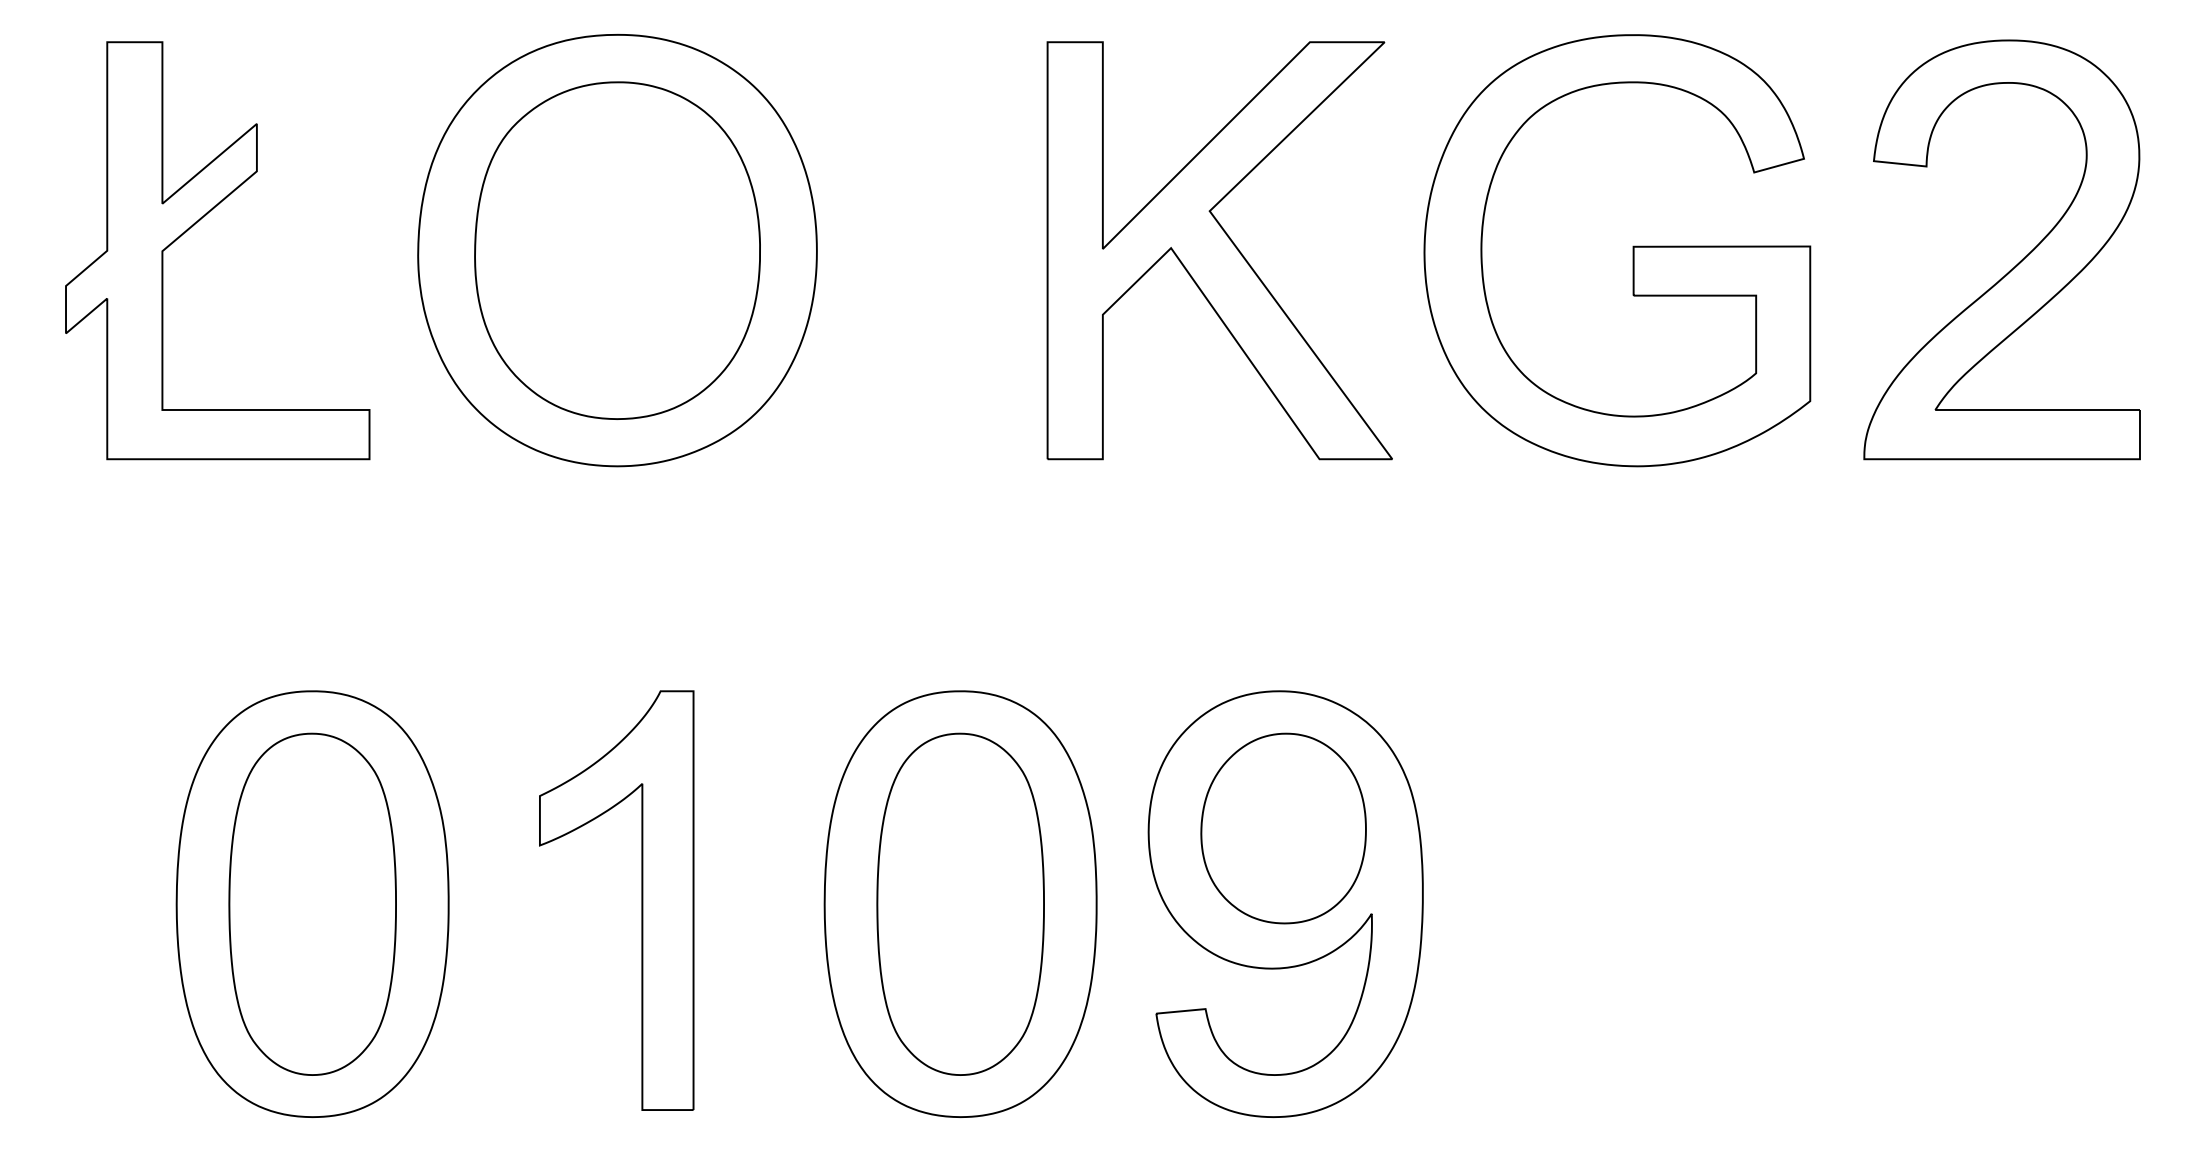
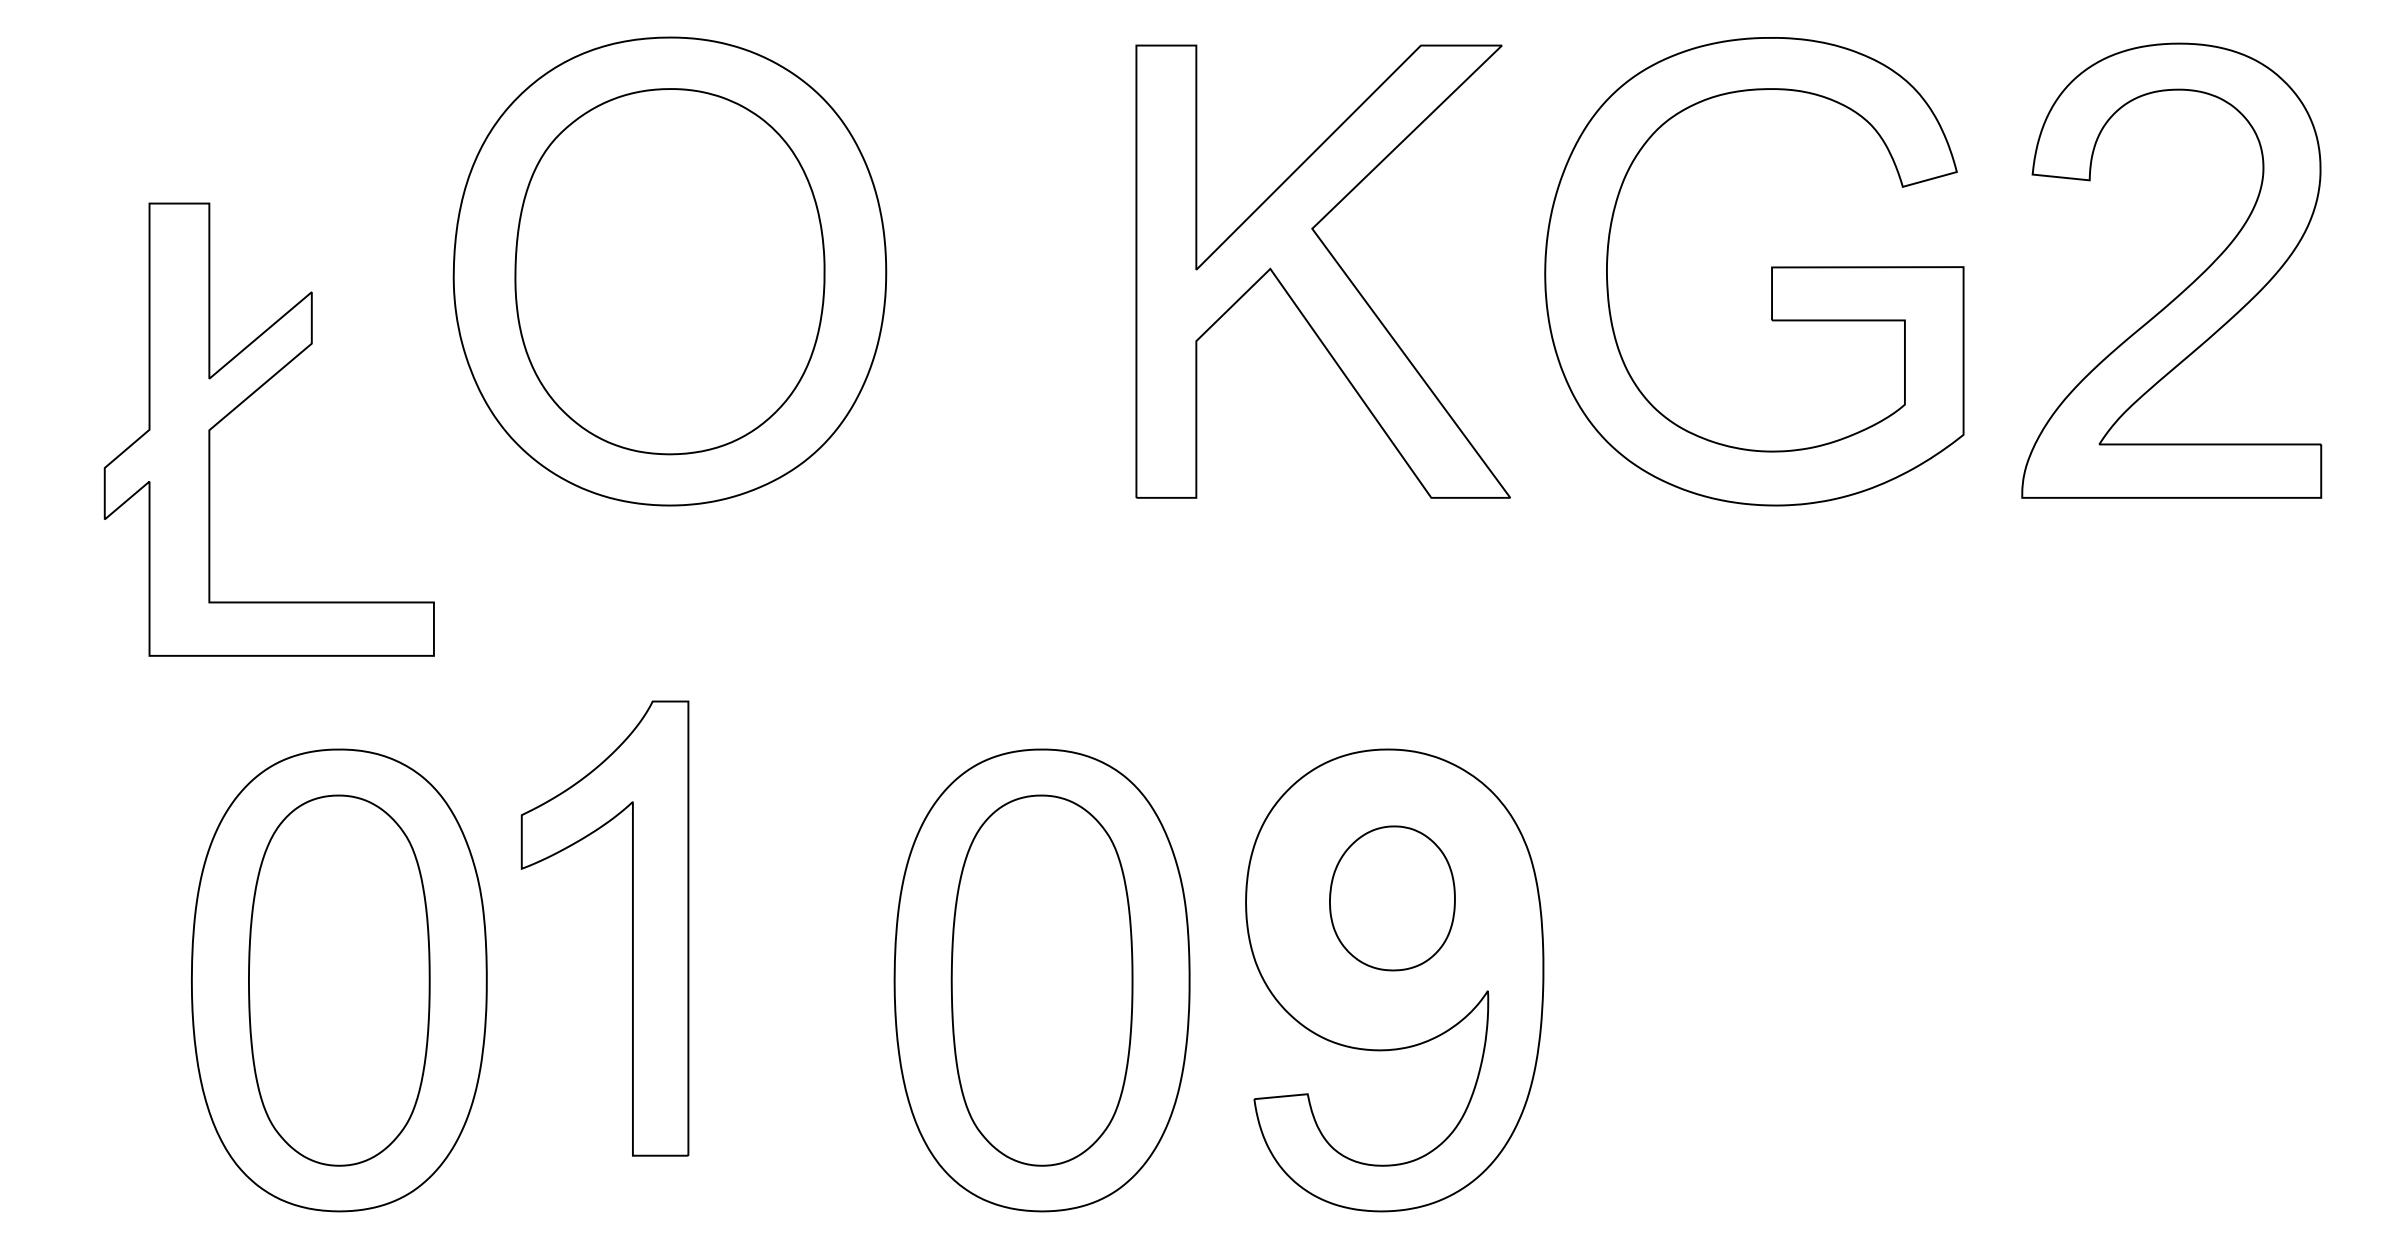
part: (196, 223) -> (246, 400), moved
part: (1283, 828) -> (1392, 898), size x0.7
part: (642, 900) -> (632, 928), moved

